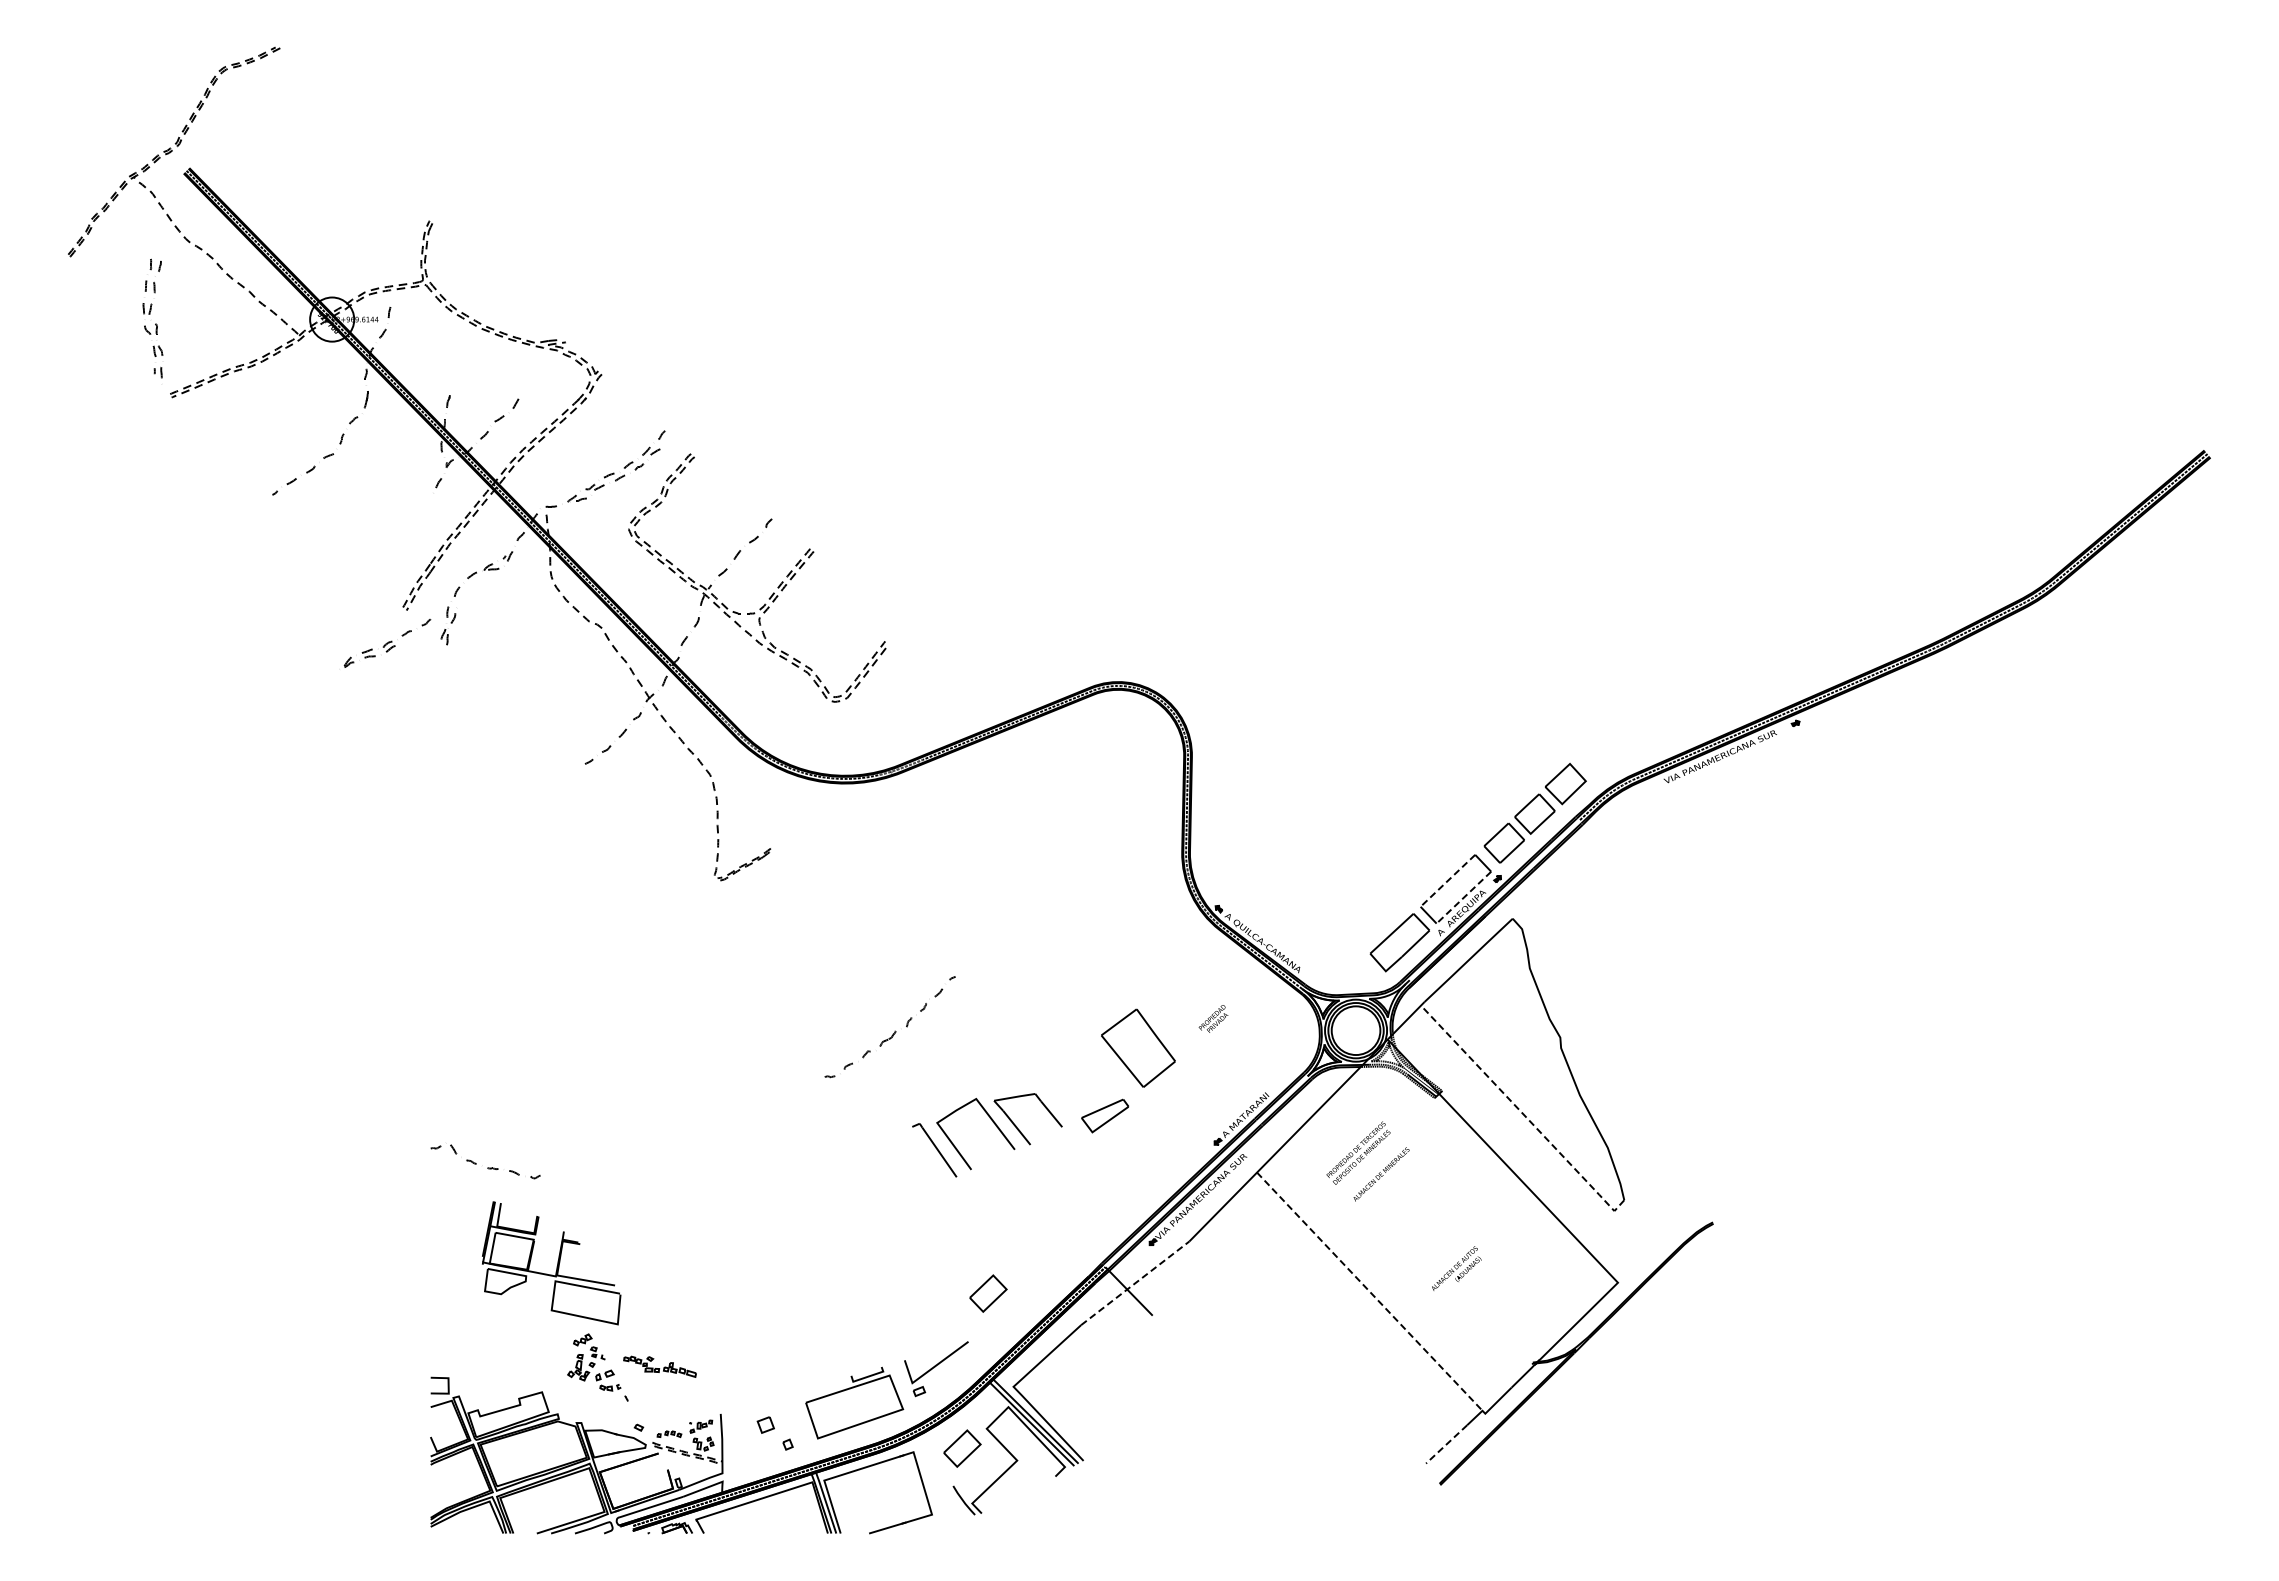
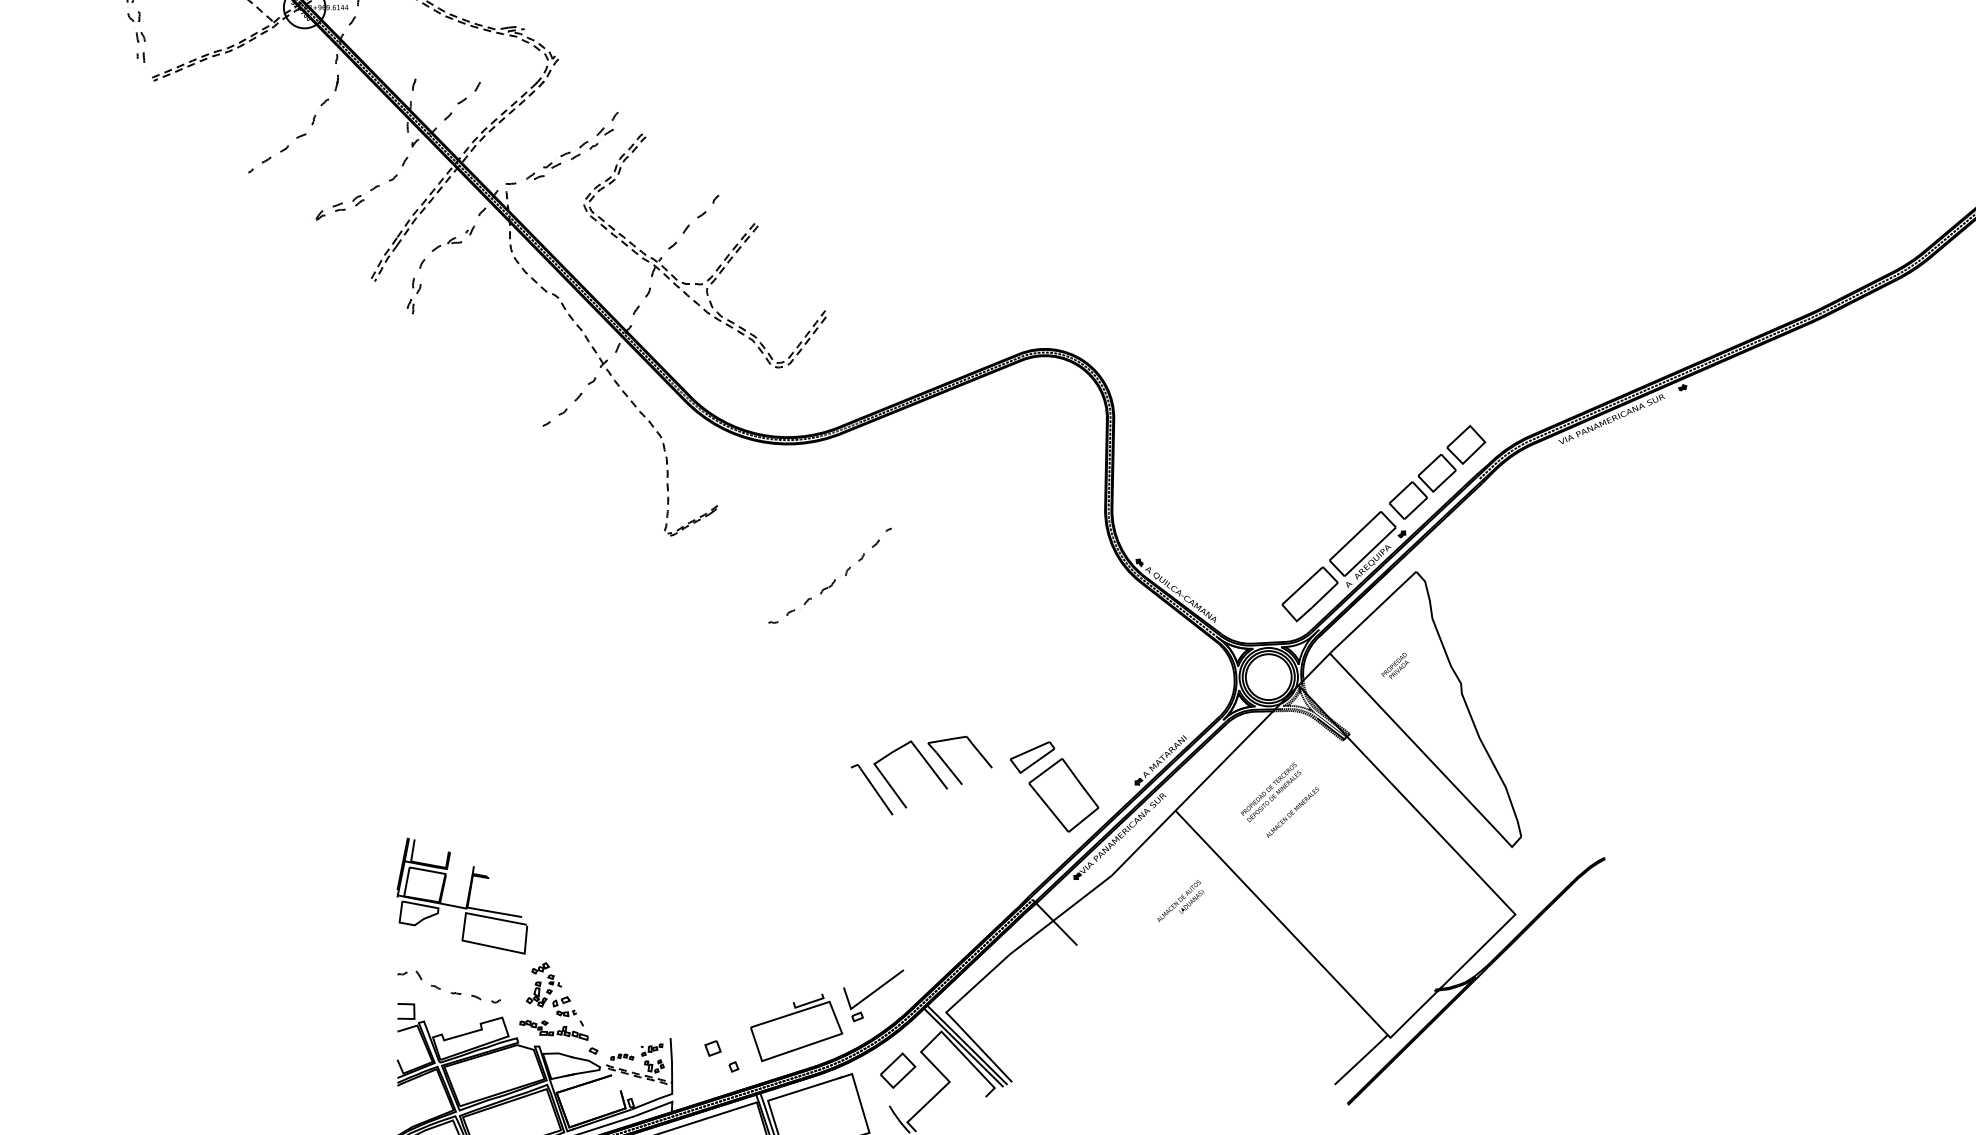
part: (387, 643) -> (356, 197), moved
line: (1447, 880) -> (1354, 535), dashed -> solid
line: (1463, 897) -> (1369, 551), dashed -> solid
text: (1213, 1018) -> (1395, 665), moved
part: (894, 1031) -> (834, 579), moved
part: (1138, 1047) -> (1063, 794), moved
line: (1523, 1114) -> (1426, 756), dashed -> solid
curve: (487, 1167) -> (450, 992), moved
part: (551, 1263) -> (462, 896), moved
text: (1456, 1268) -> (1180, 901), moved
line: (1135, 1283) -> (1061, 915), dashed -> solid
line: (1369, 1291) -> (1281, 922), dashed -> solid
part: (988, 1293) -> (922, 924), removed
part: (659, 1366) -> (553, 1030), moved
line: (1446, 1444) -> (1353, 1066), dashed -> solid

